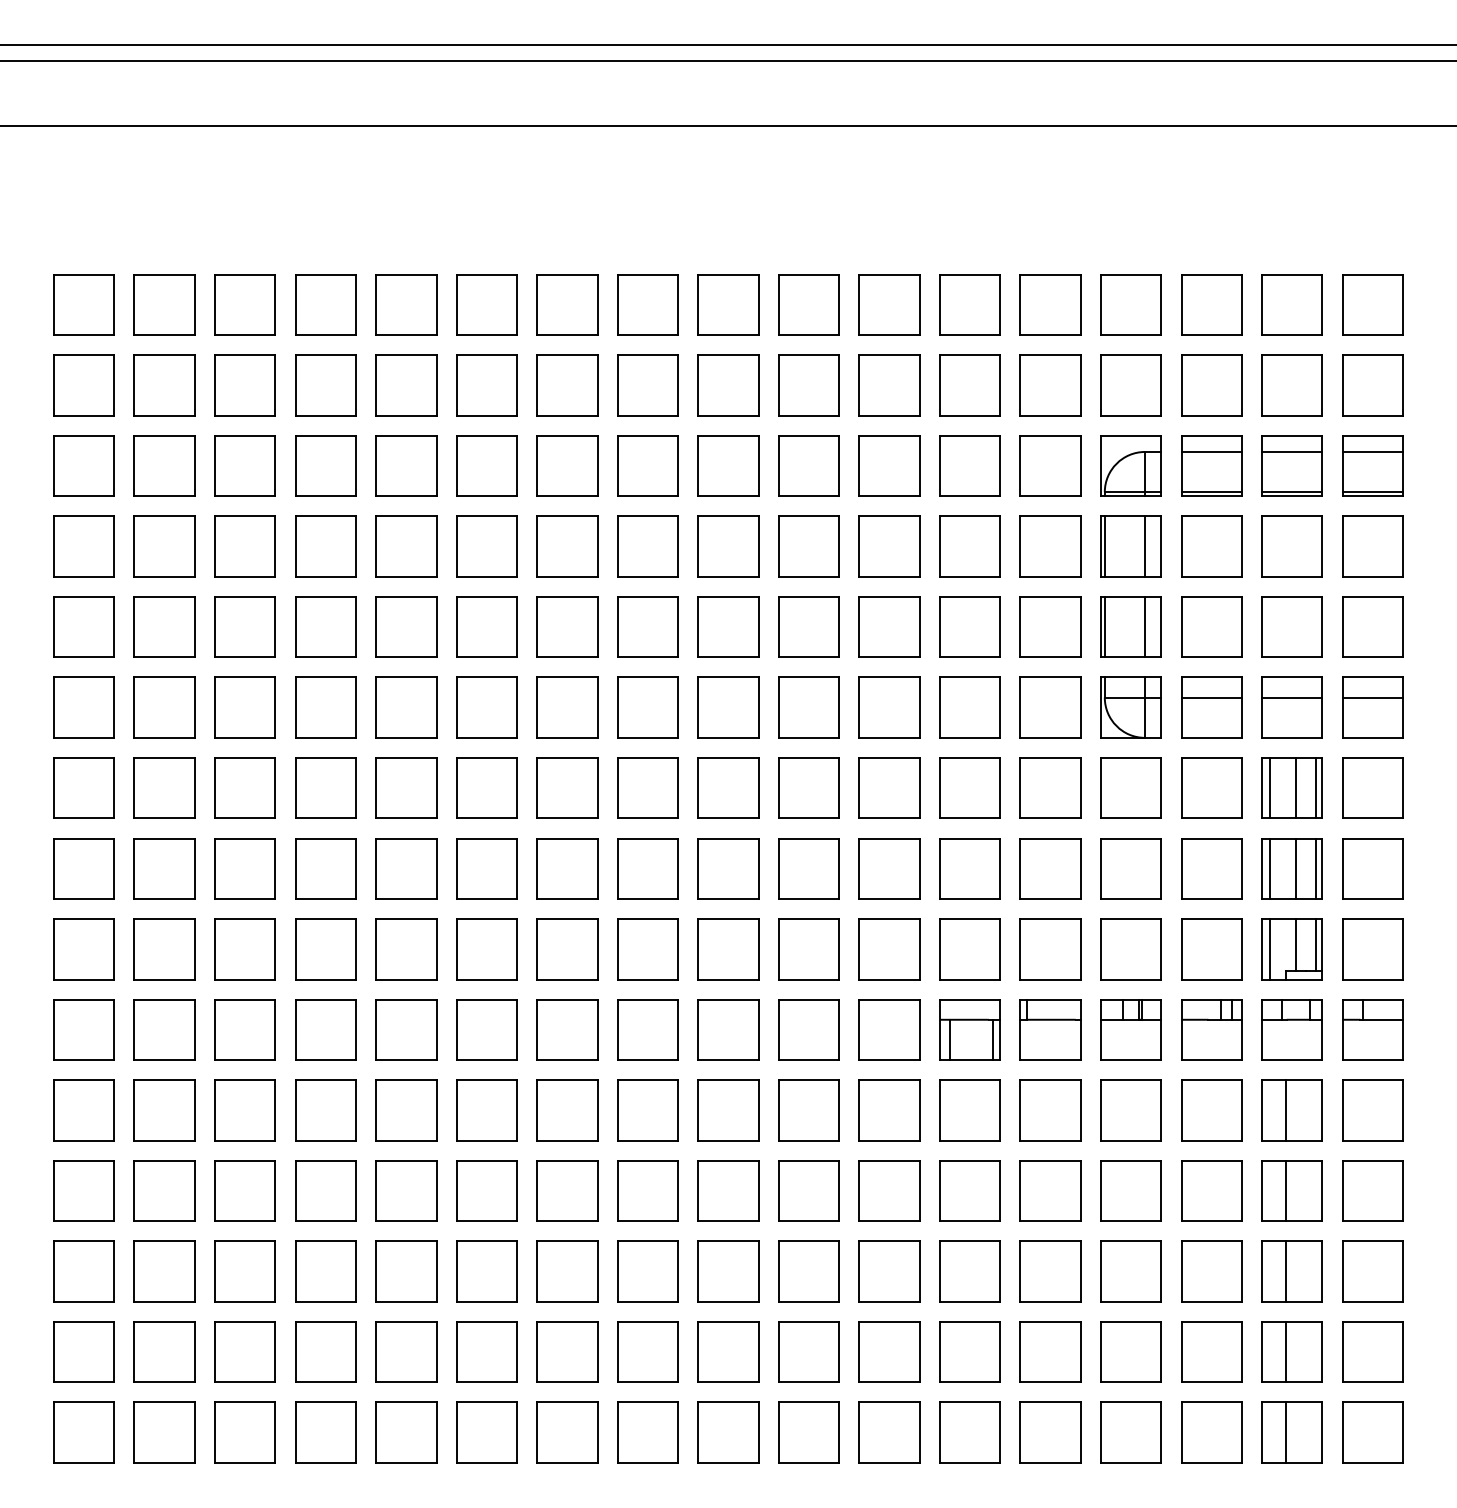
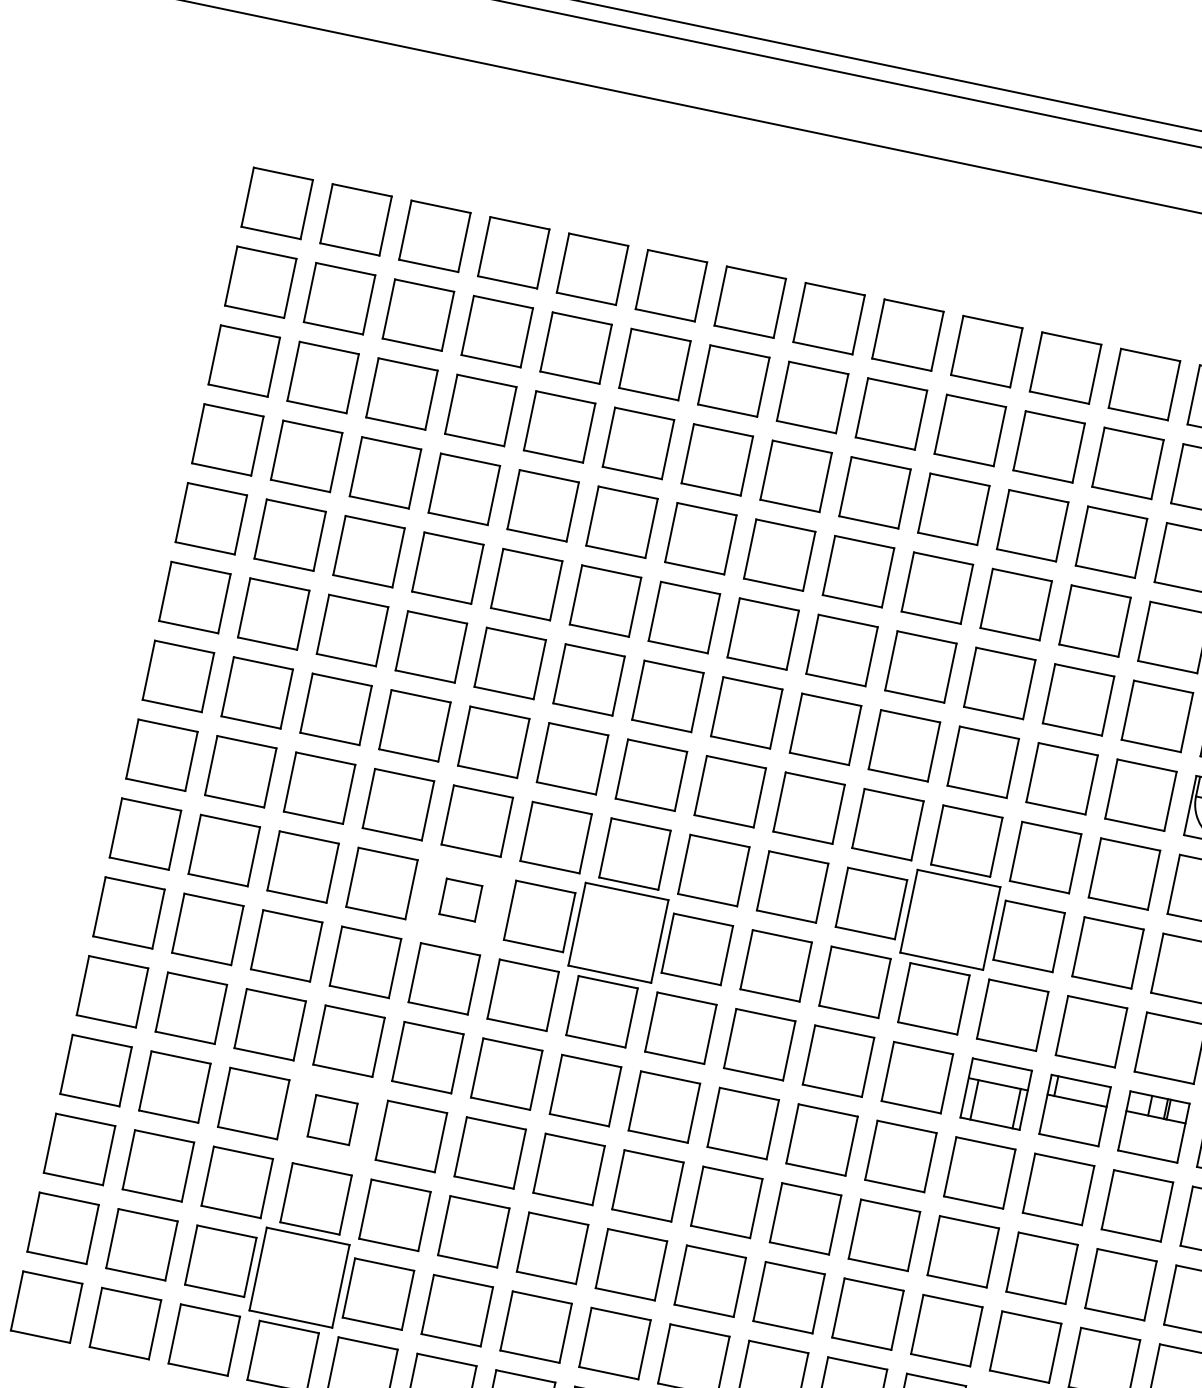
part: (889, 868) -> (950, 919), size x1.4
part: (406, 949) -> (460, 900), size x0.6
part: (567, 949) -> (618, 933), size x1.4
part: (325, 1190) -> (332, 1119), size x0.7
part: (325, 1351) -> (299, 1277), size x1.4

